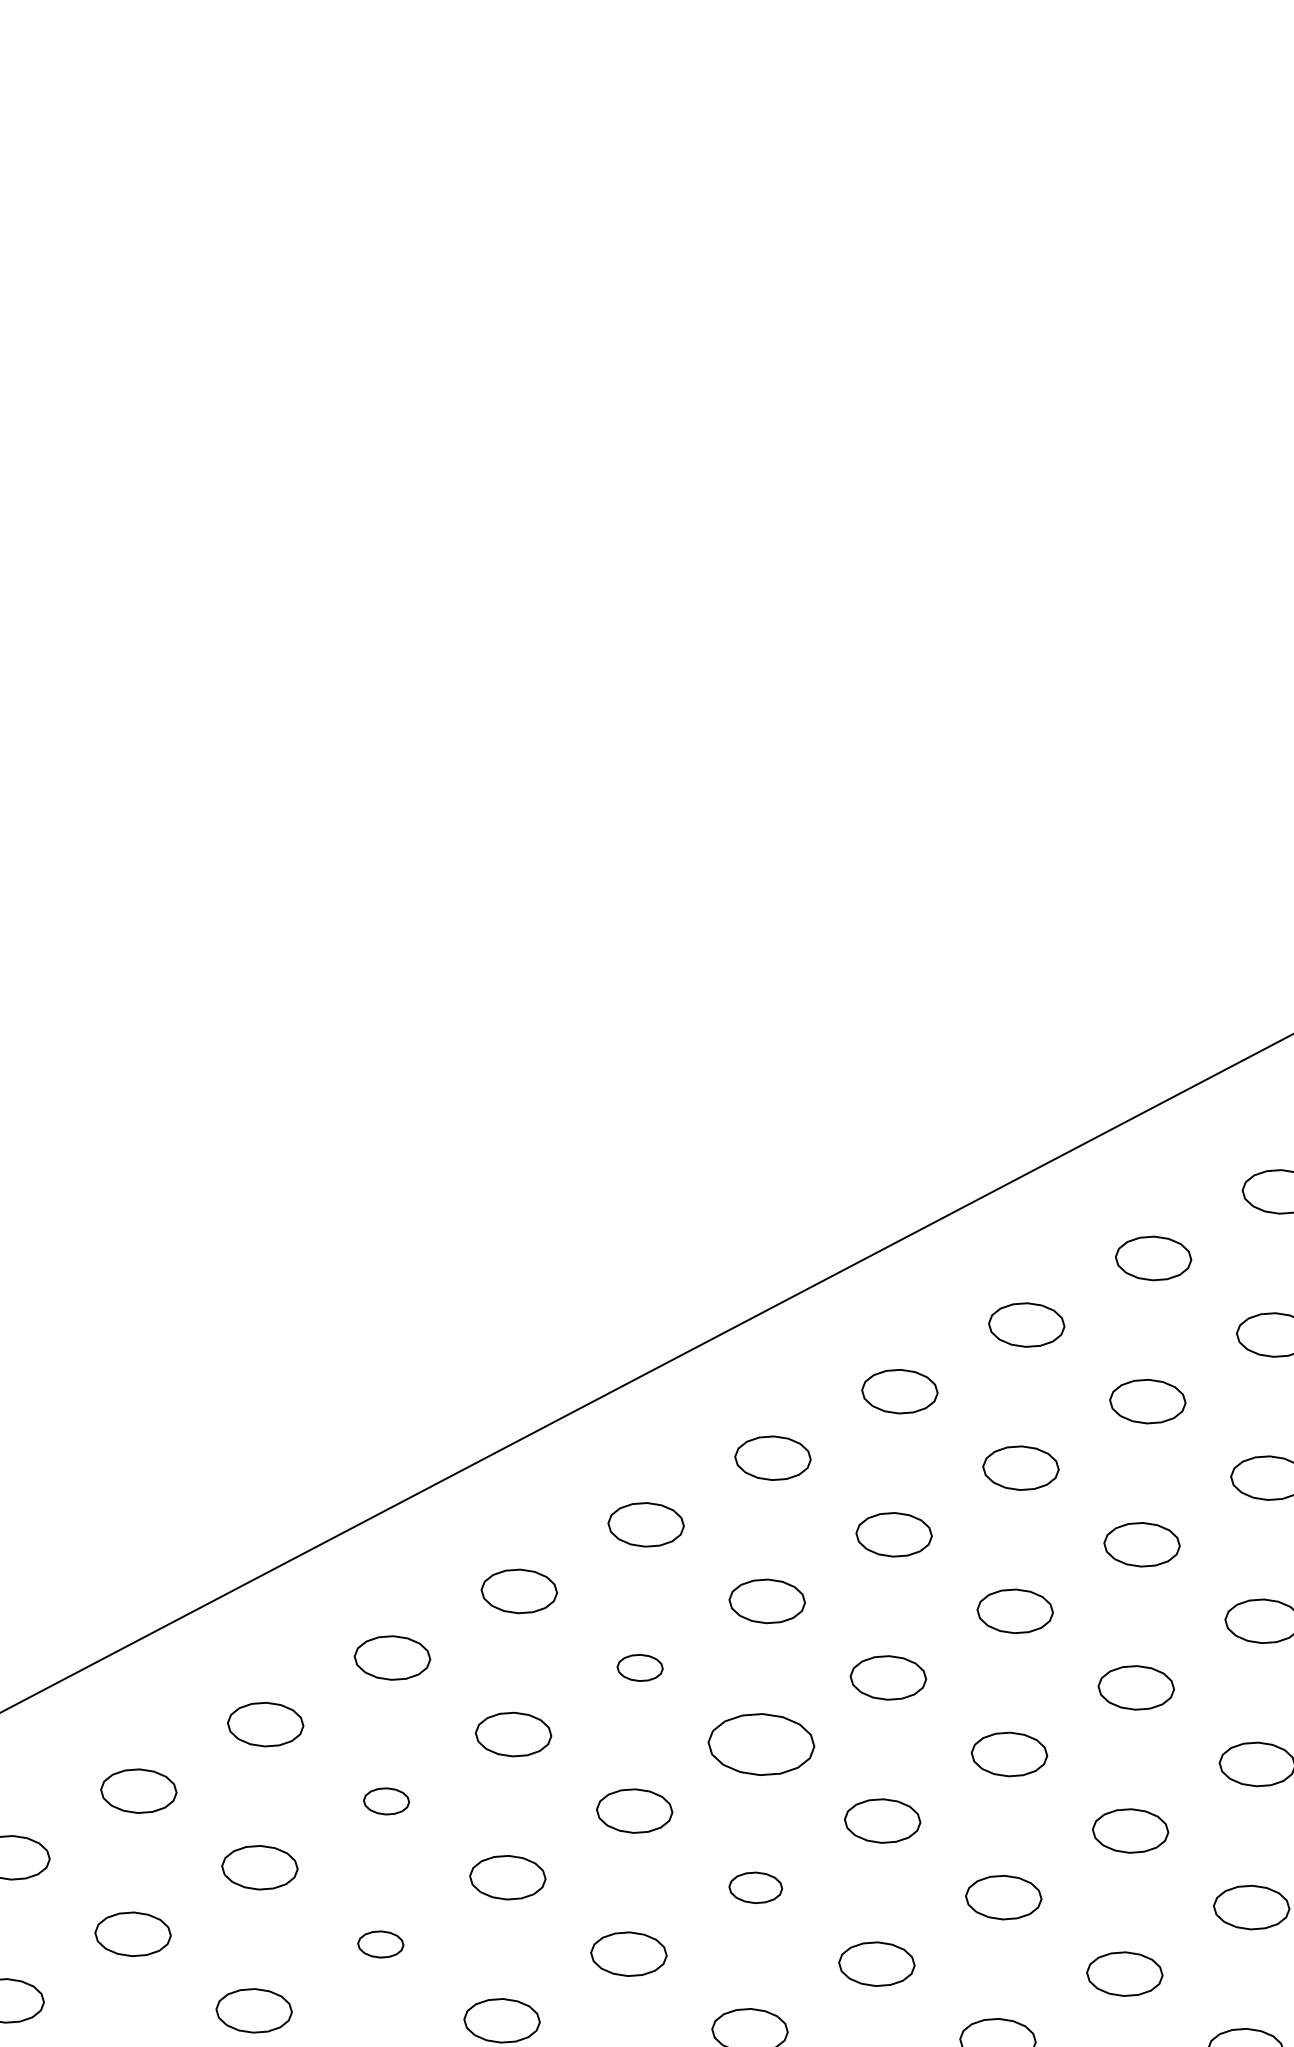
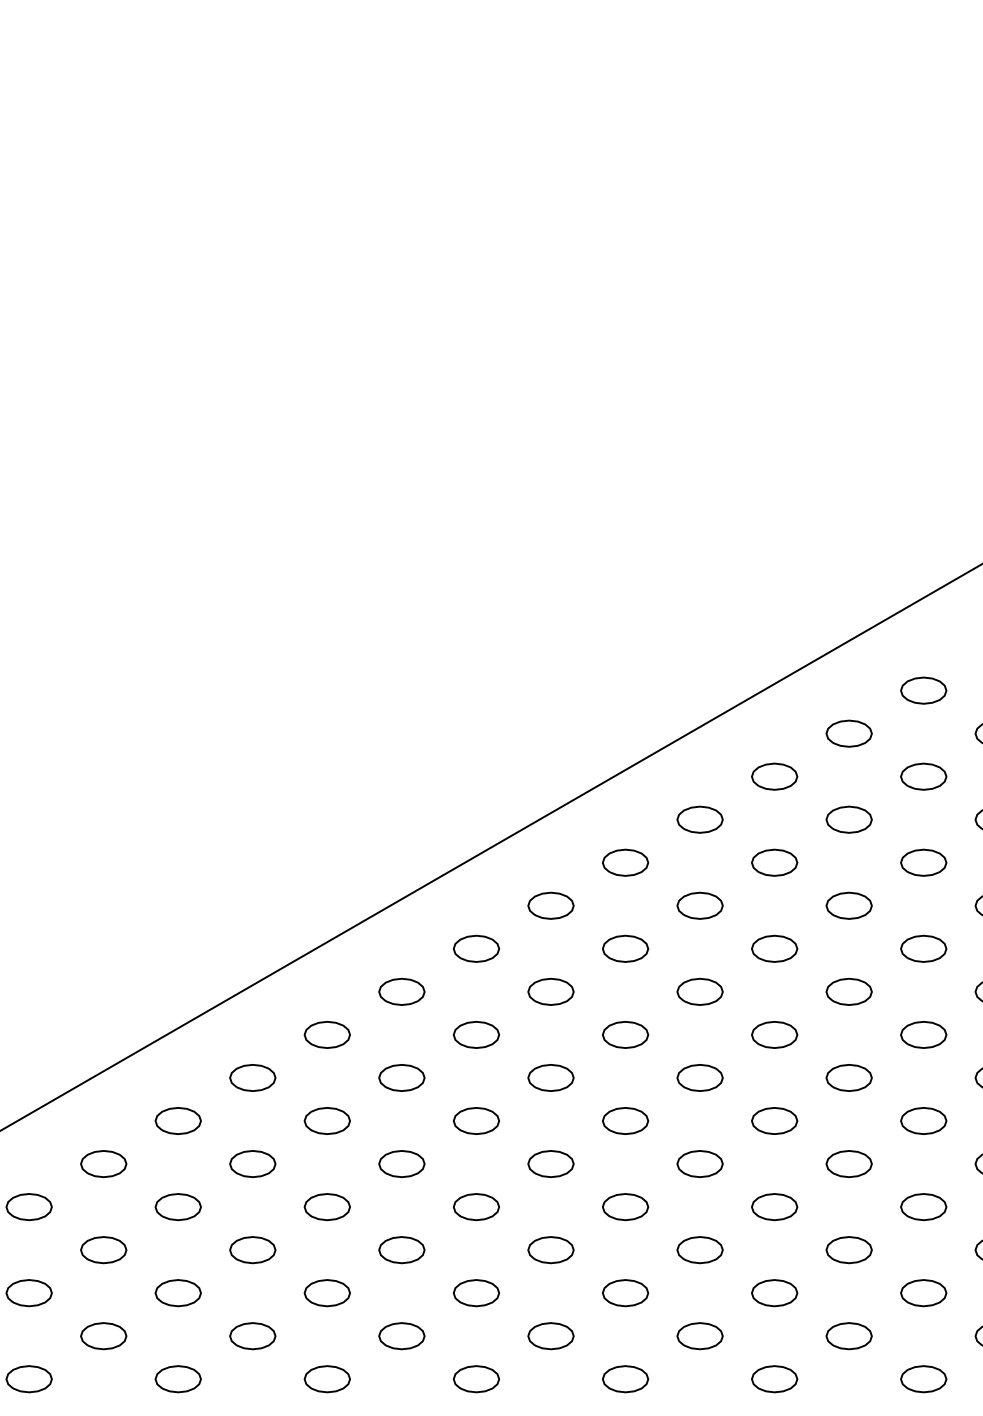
part: (639, 1667) -> (326, 1120), size x1.67
part: (760, 1743) -> (401, 1163), size x0.71
part: (385, 1801) -> (177, 1207), size x1.67
part: (755, 1888) -> (401, 1250), size x1.43
part: (379, 1944) -> (177, 1293), size x1.67

